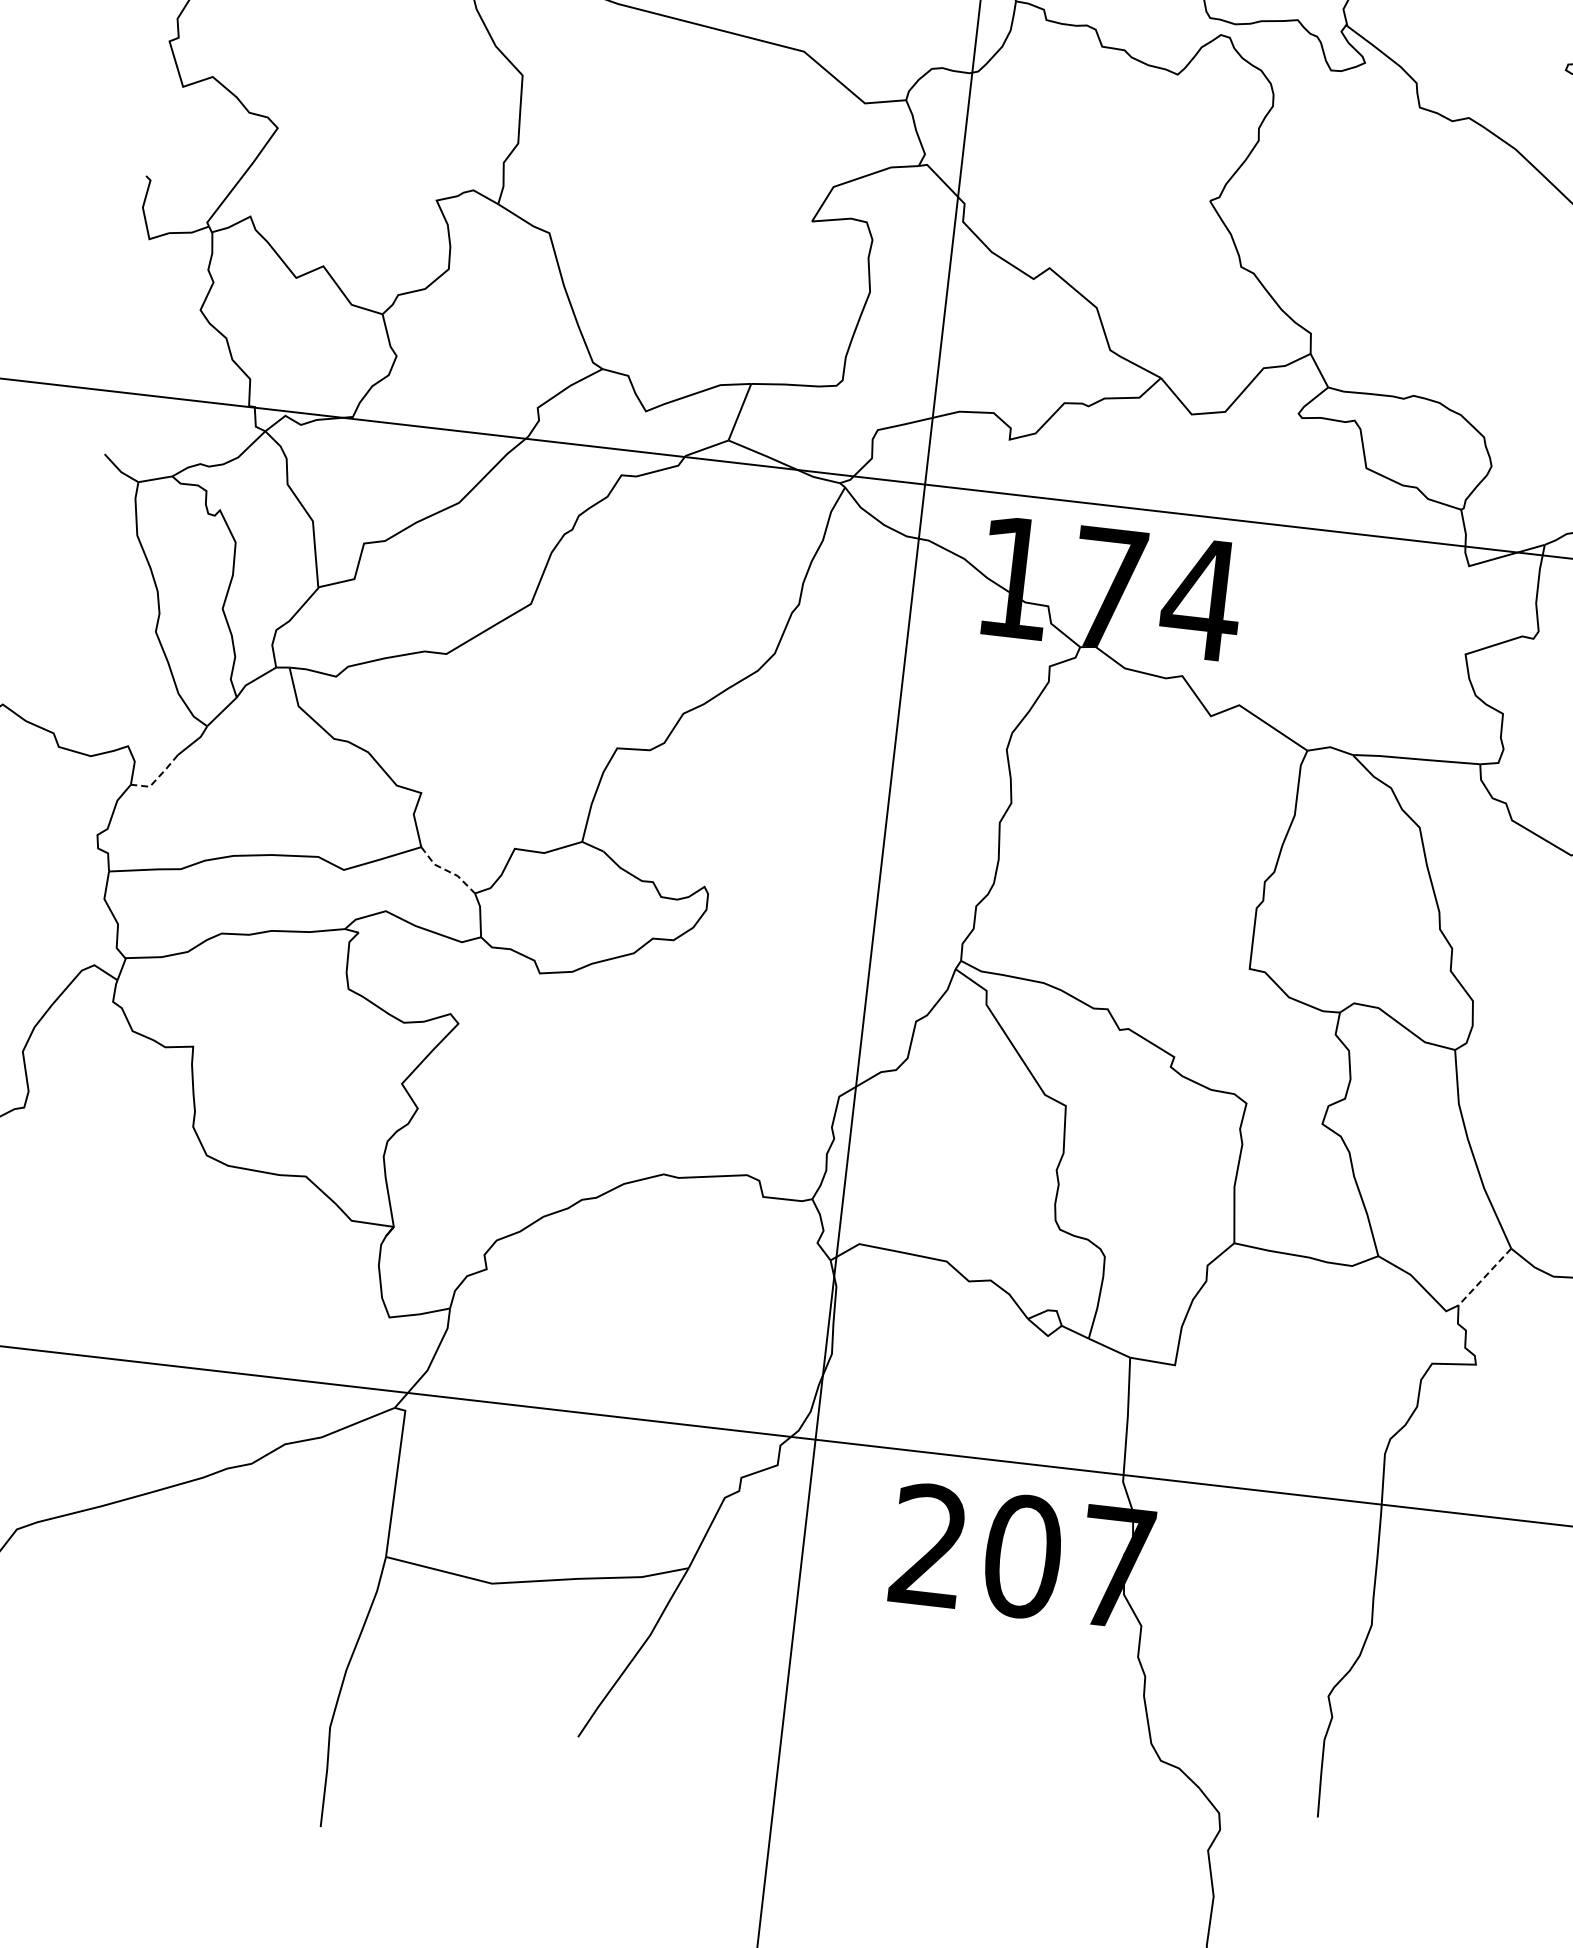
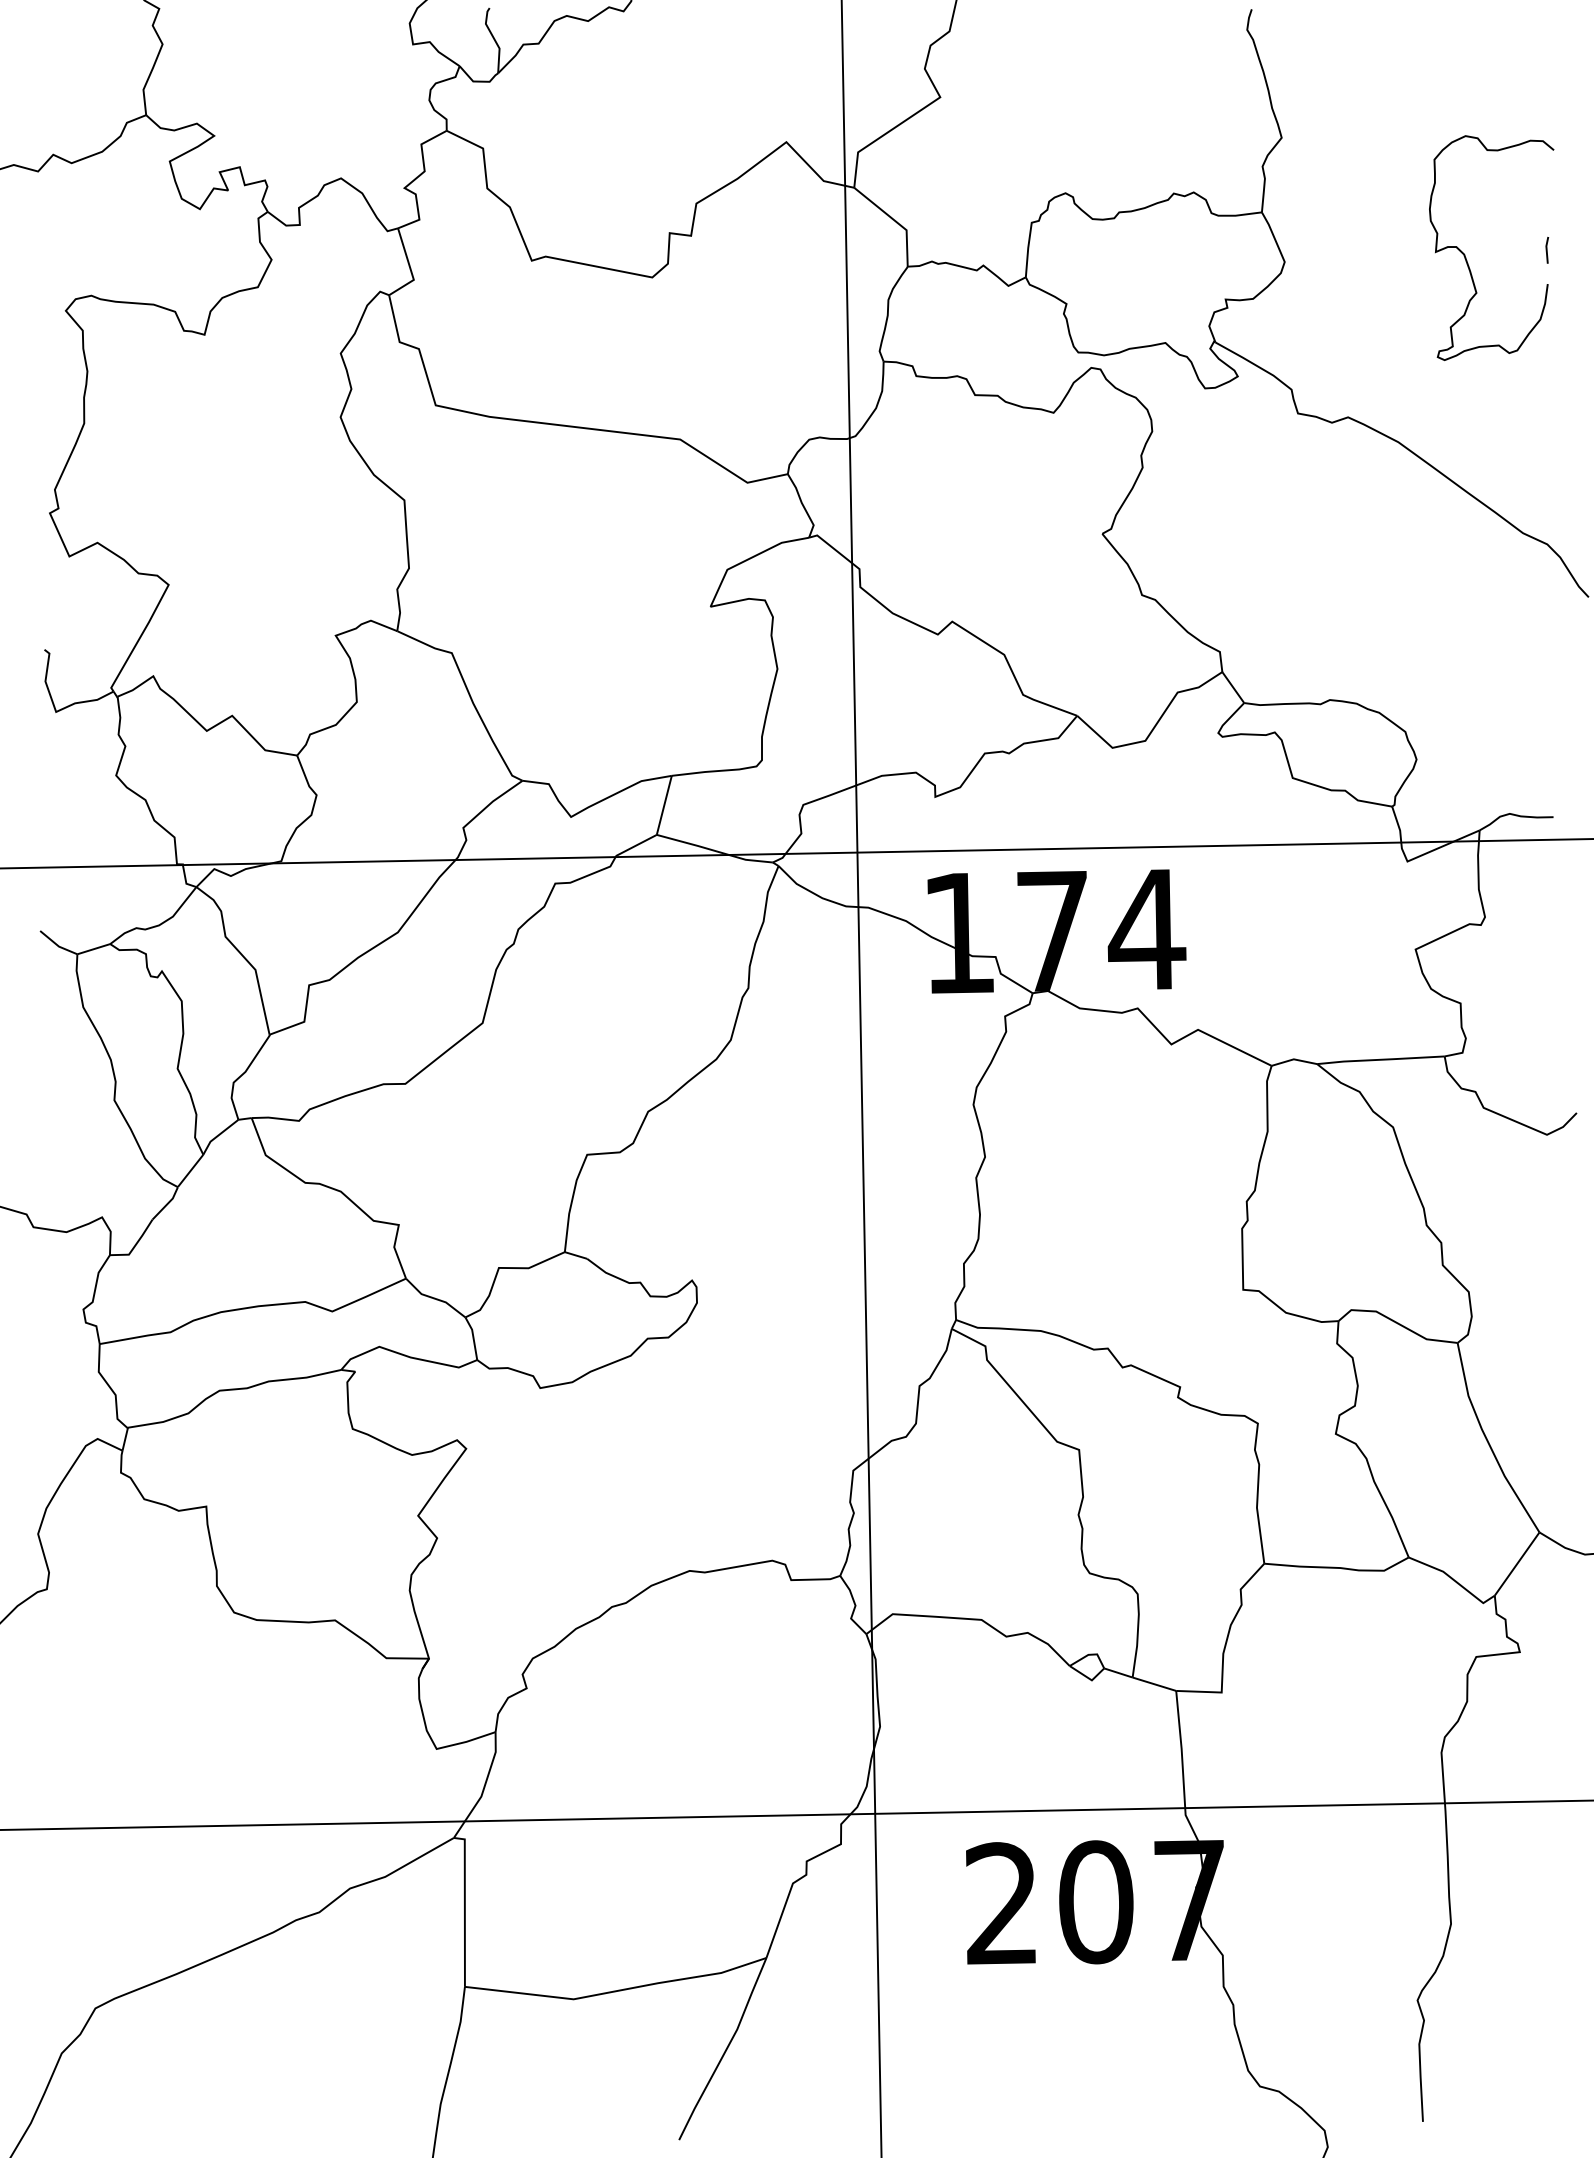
line: (157, 778) -> (135, 1245), dashed -> solid
line: (447, 870) -> (435, 1298), dashed -> solid
line: (1485, 1277) -> (1517, 1564), dashed -> solid

